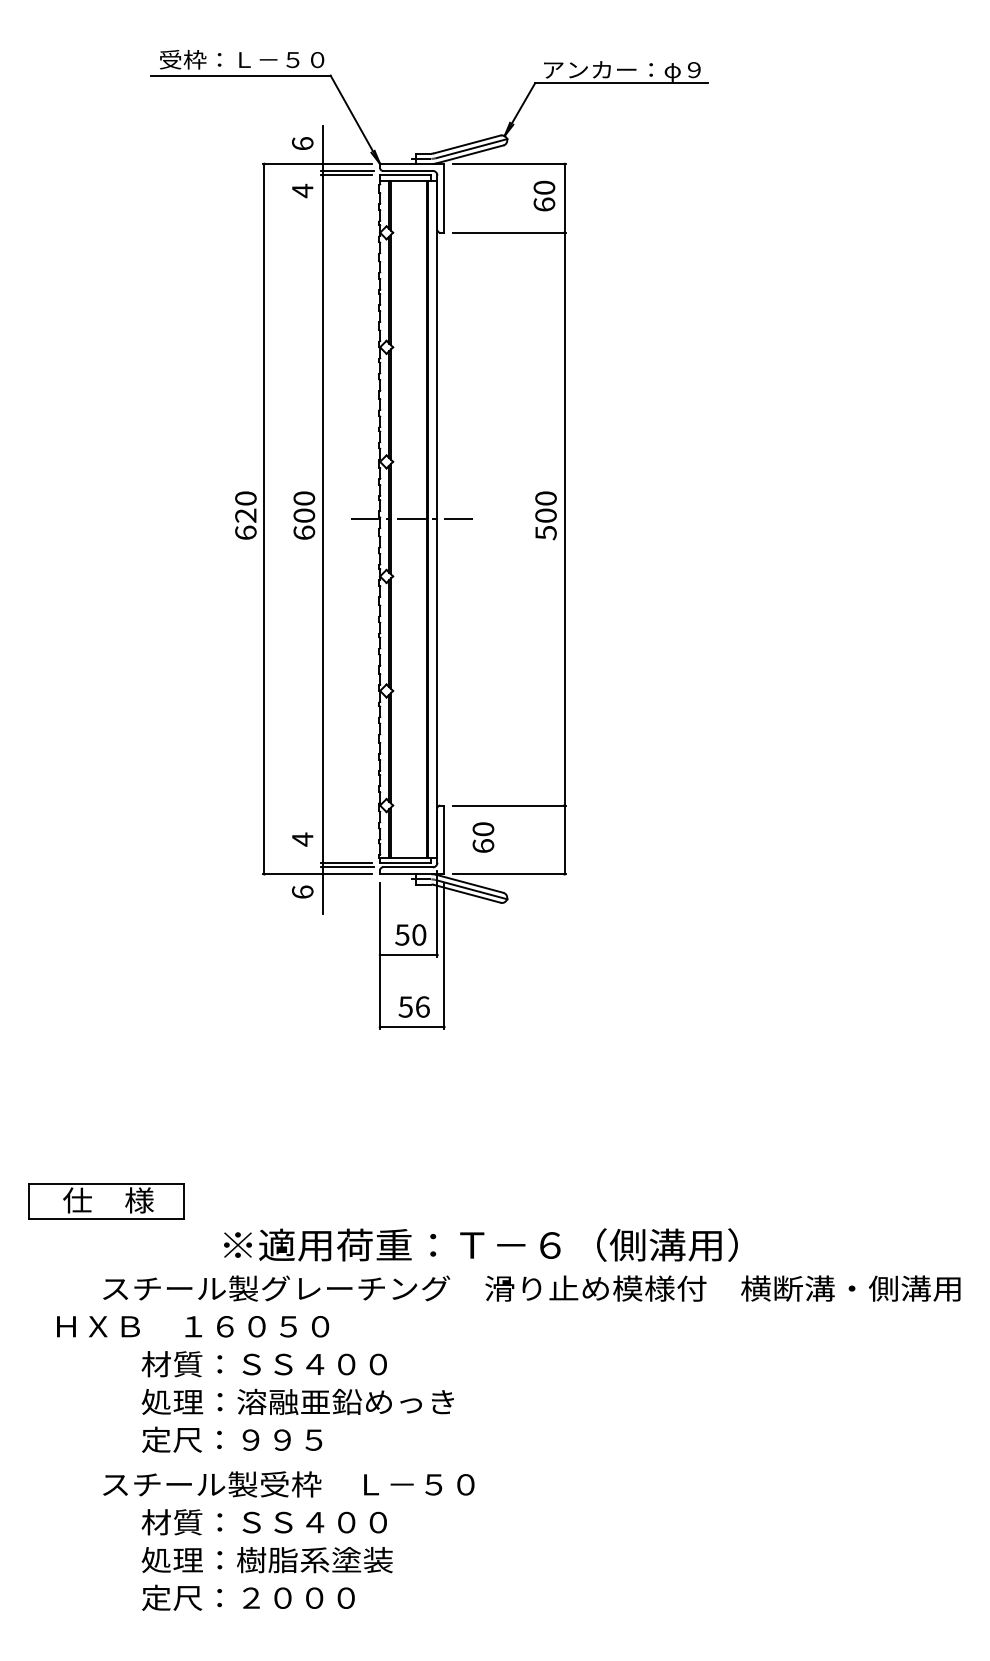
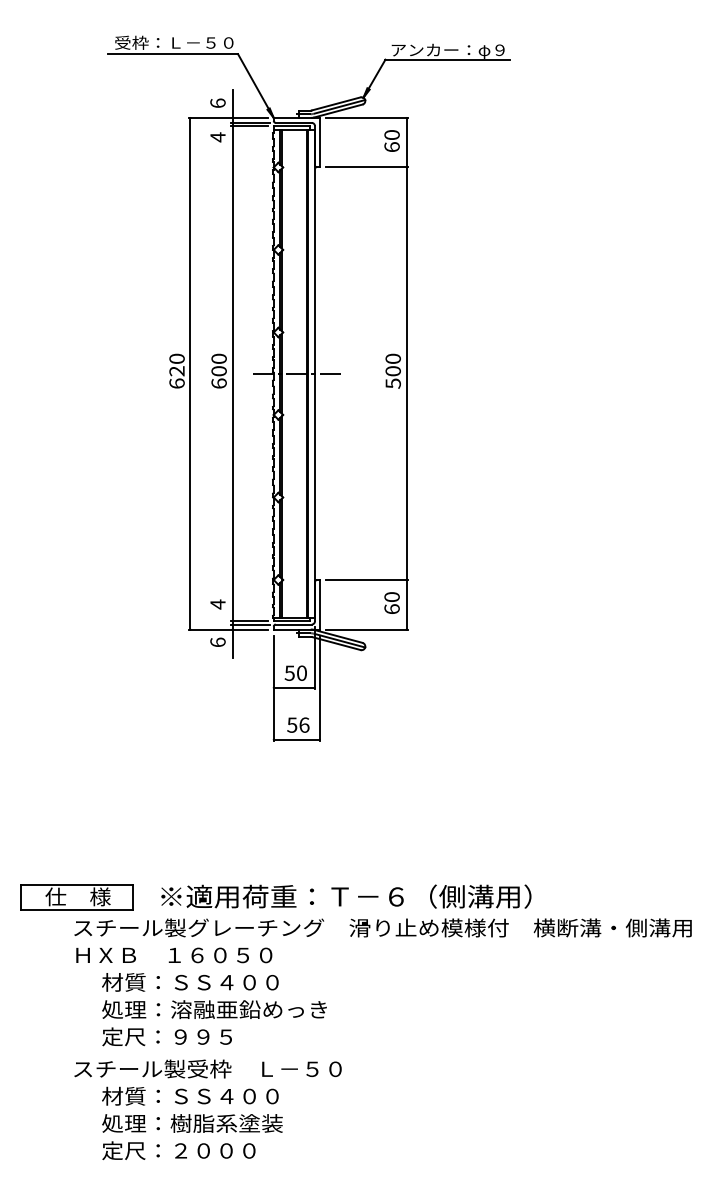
text: (483, 837) -> (392, 603), moved
part: (106, 1201) -> (76, 897), moved
text: (193, 1326) -> (174, 955), moved

